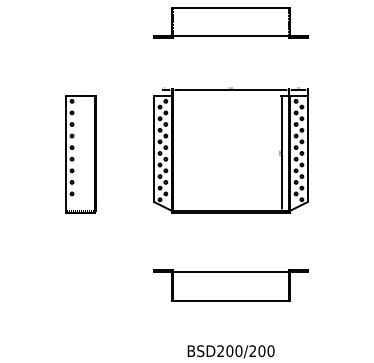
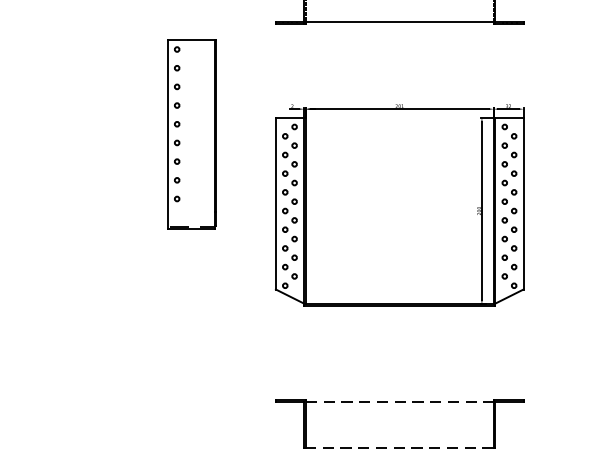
part: (80, 154) -> (190, 135), moved
line: (231, 271) -> (400, 401), solid -> dashed
line: (230, 300) -> (398, 448), solid -> dashed

